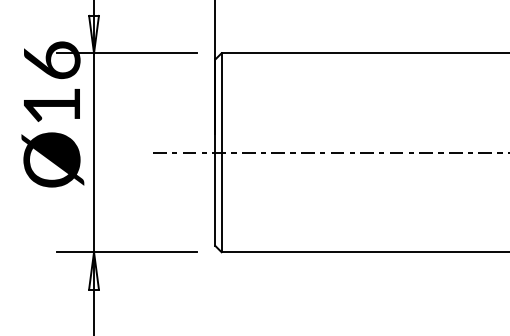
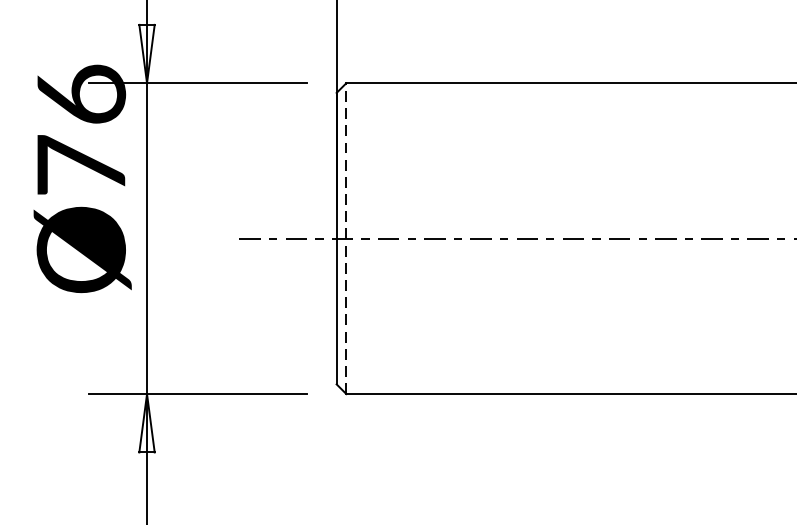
text: (51, 105) -> (80, 164), Ø16 -> Ø76
line: (221, 152) -> (346, 238), solid -> dashed

